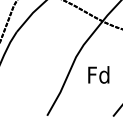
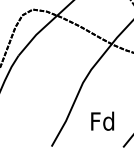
text: (98, 74) -> (102, 120), moved

